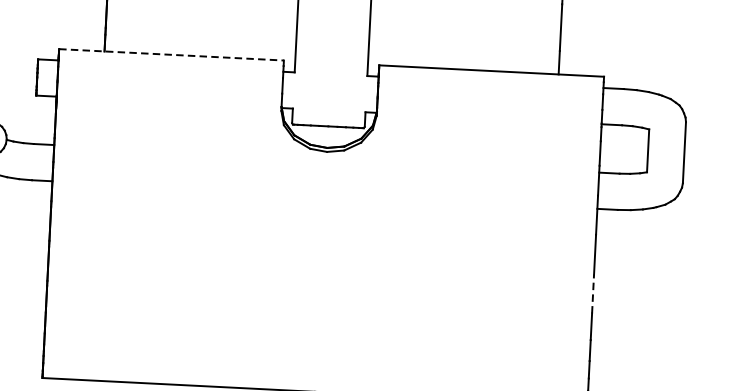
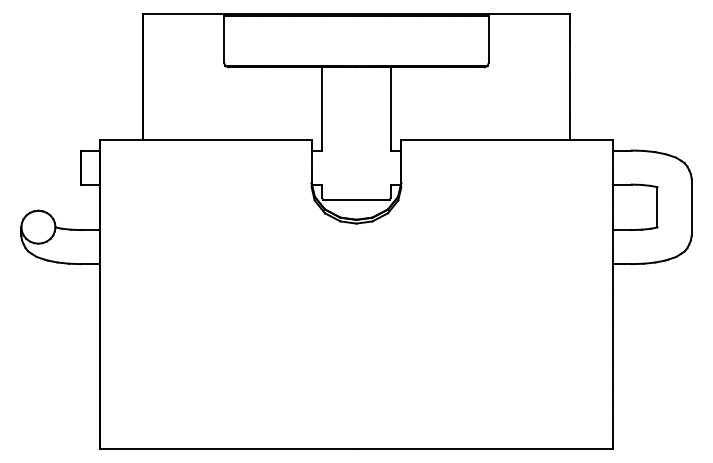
line: (172, 54) -> (206, 139), dashed -> solid
line: (592, 293) -> (612, 343), dashed -> solid

